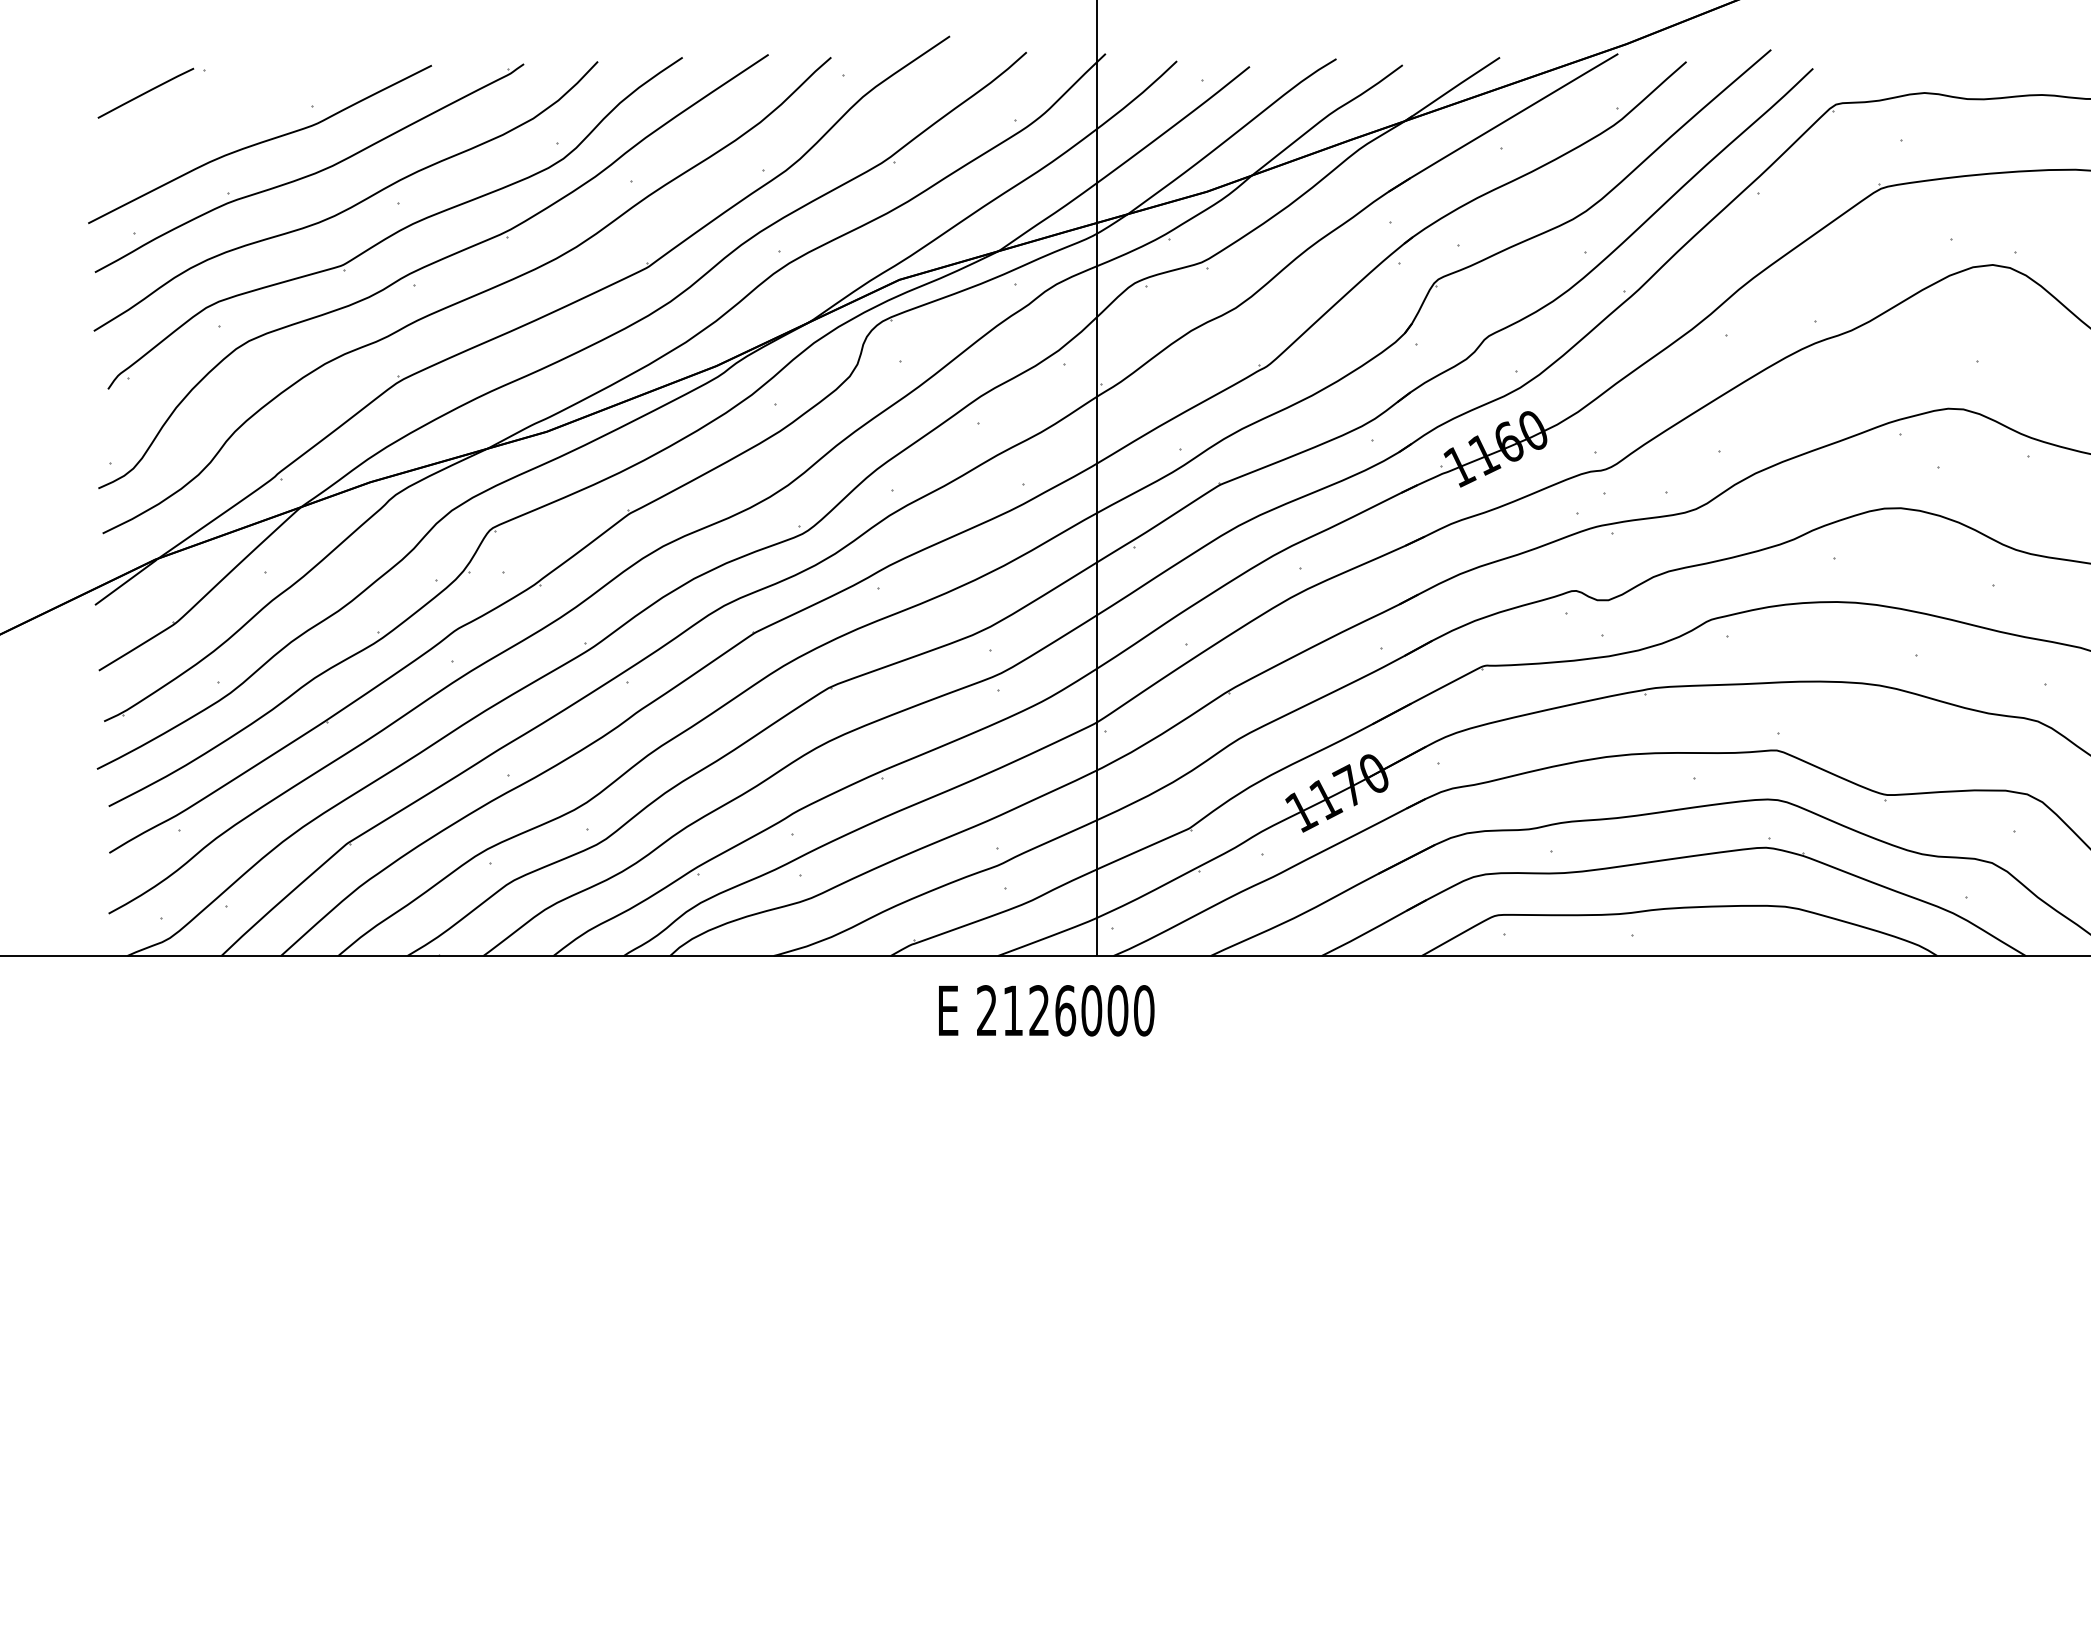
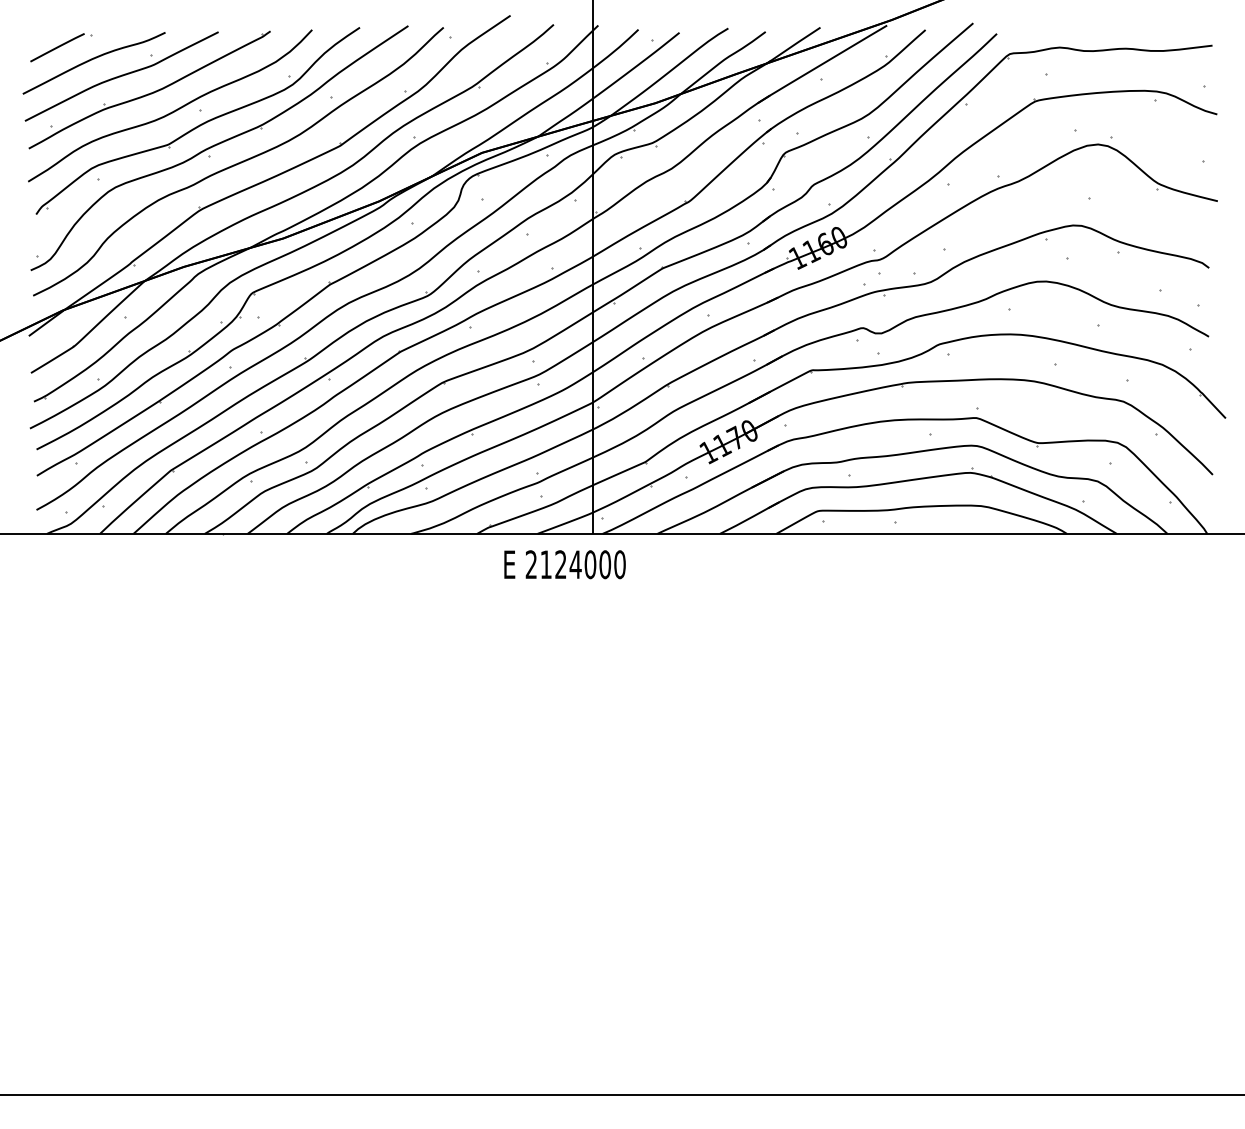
curve: (208, 115) -> (92, 60), added
text: (1065, 1010) -> (575, 564), 2126000 -> 2124000

